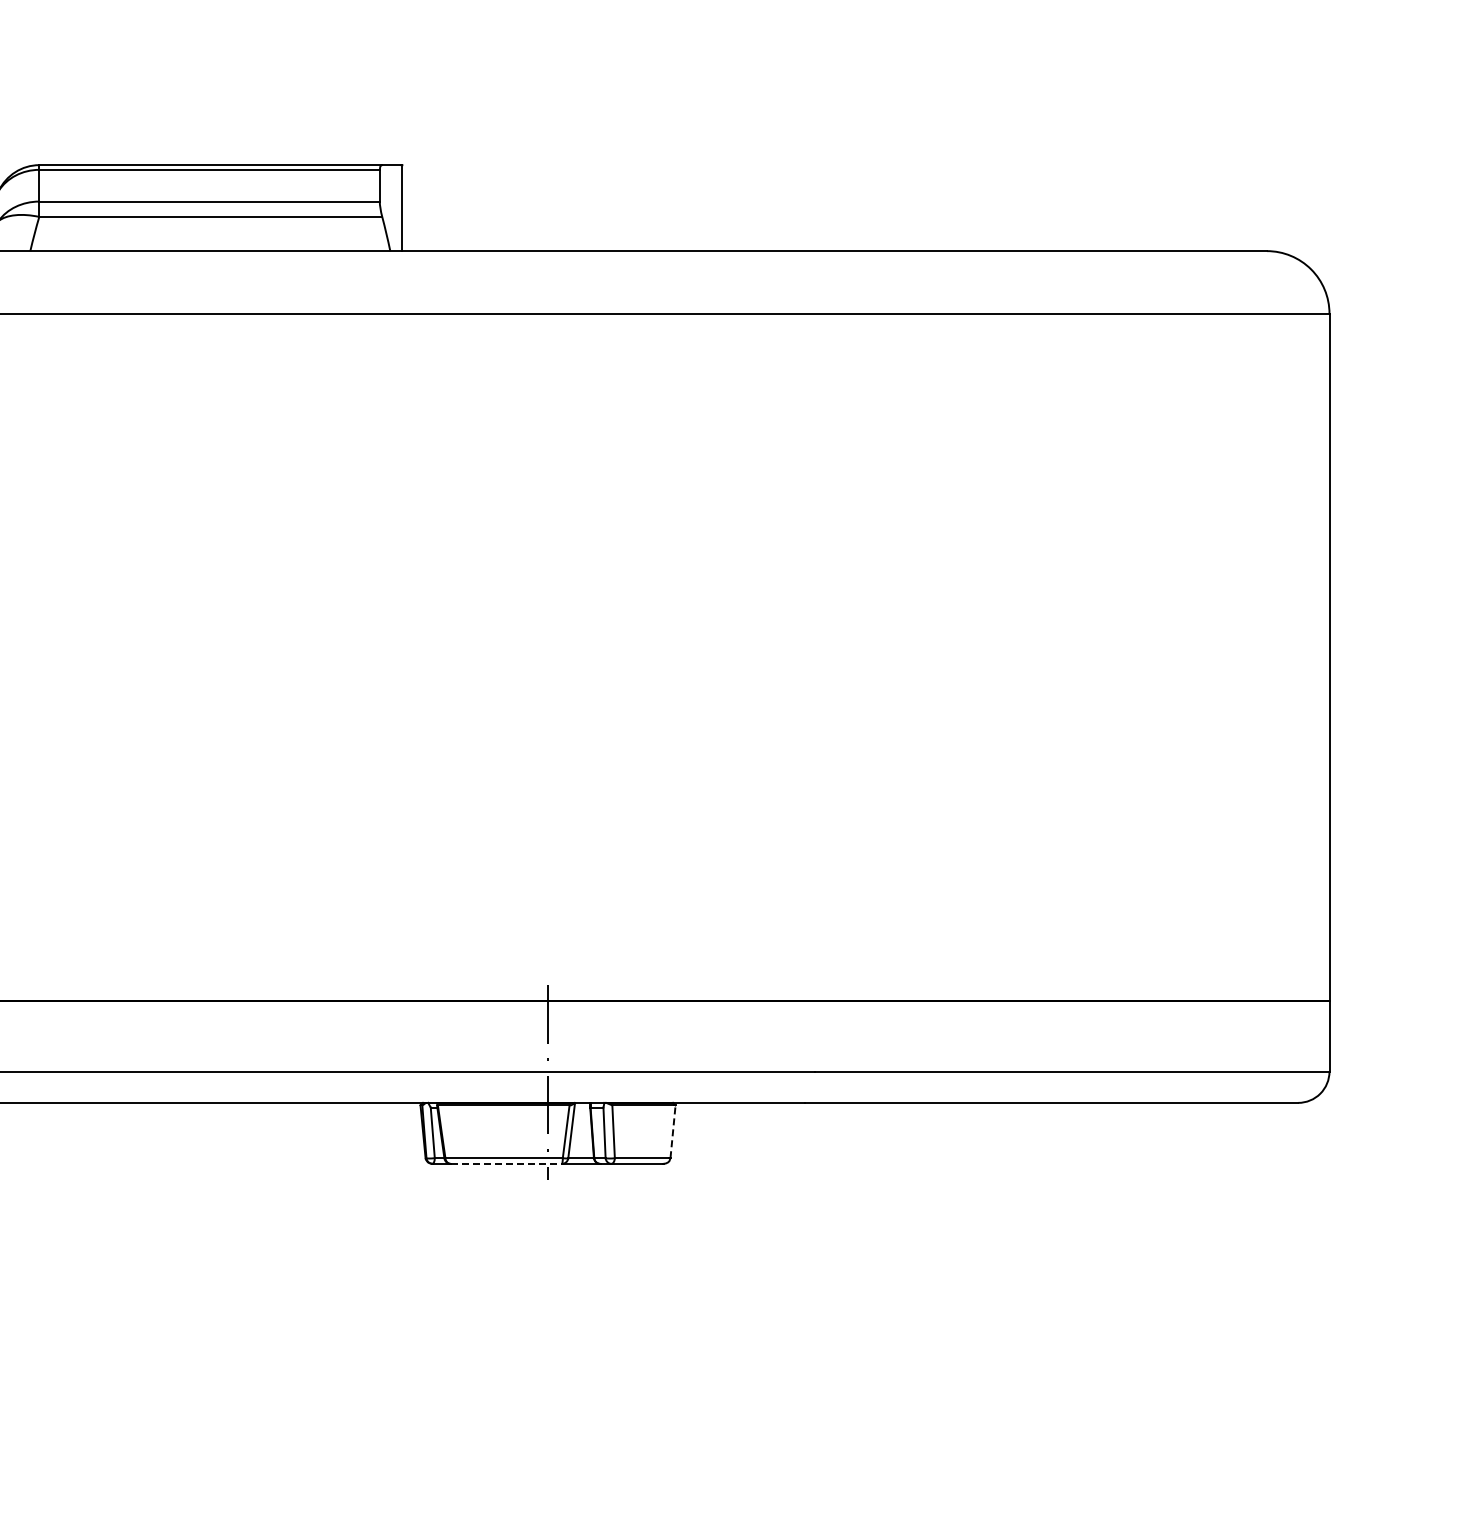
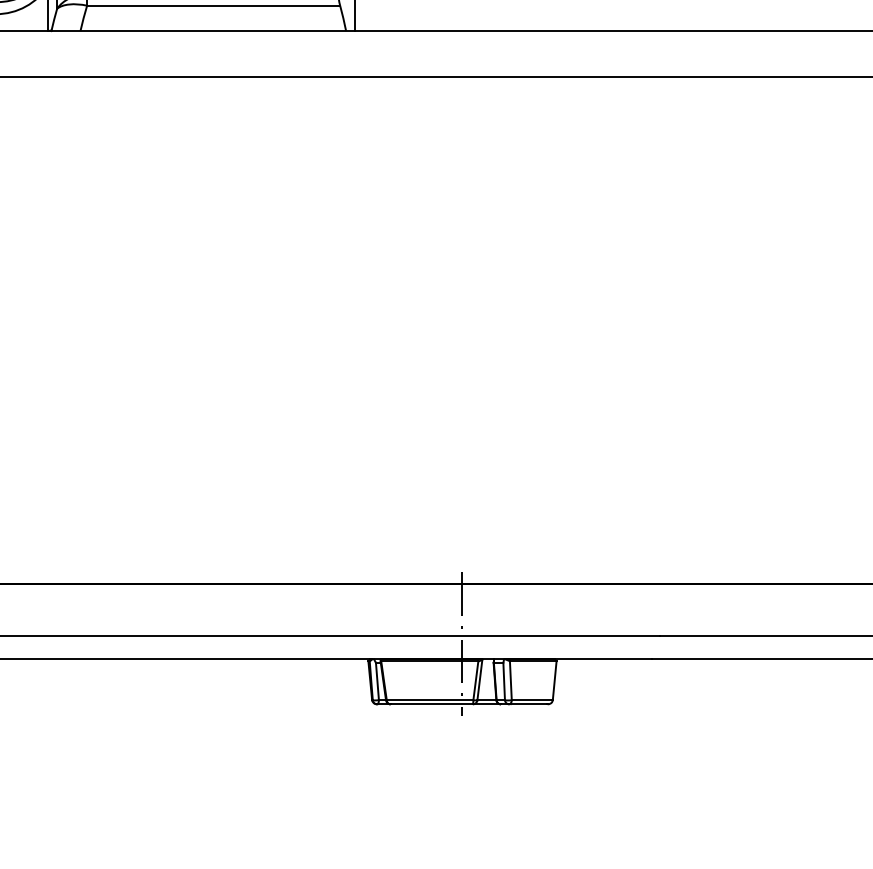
line: (673, 1131) -> (555, 680), dashed -> solid
line: (506, 1163) -> (431, 704), dashed -> solid

